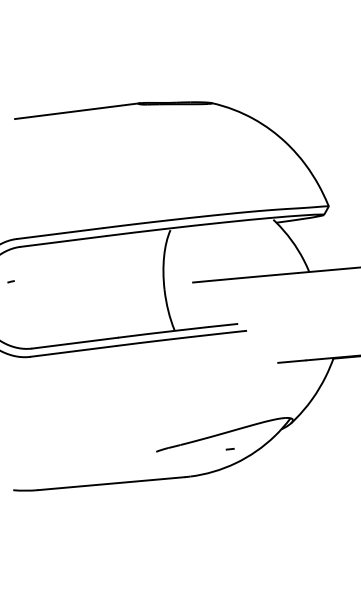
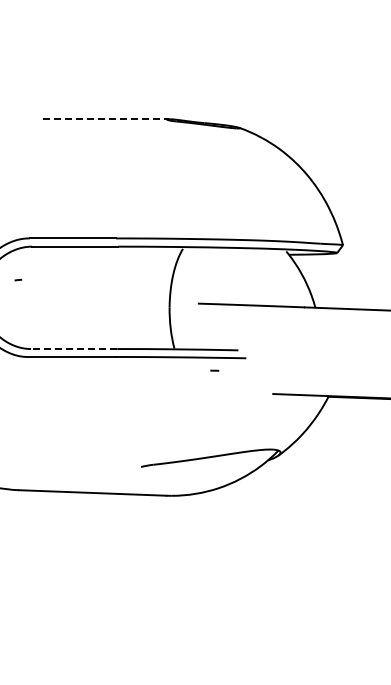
line: (78, 111) -> (106, 119), solid -> dashed
line: (74, 343) -> (73, 349), solid -> dashed
curve: (229, 449) -> (214, 370), moved

